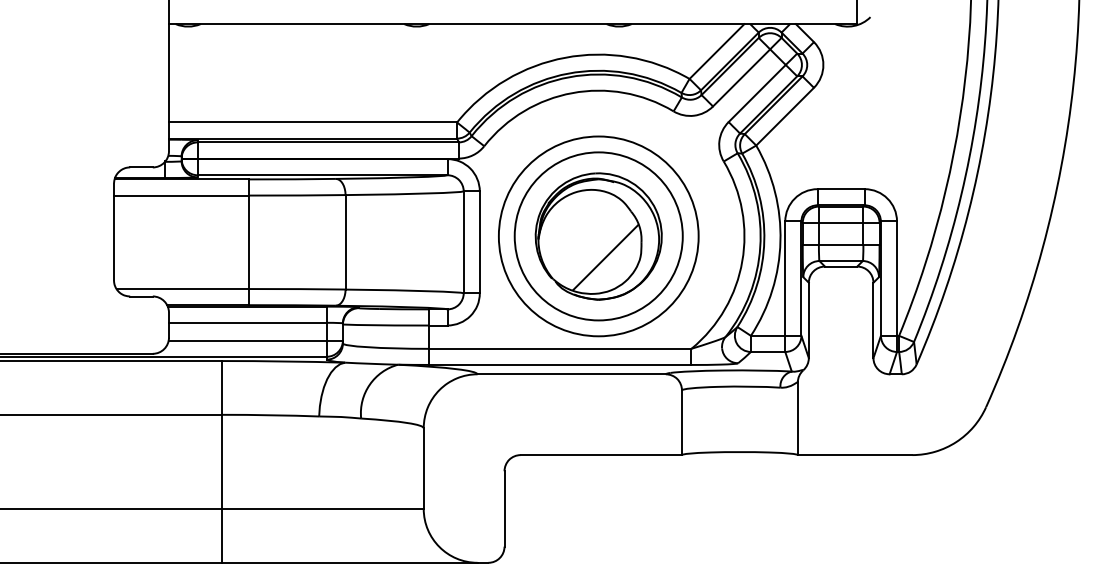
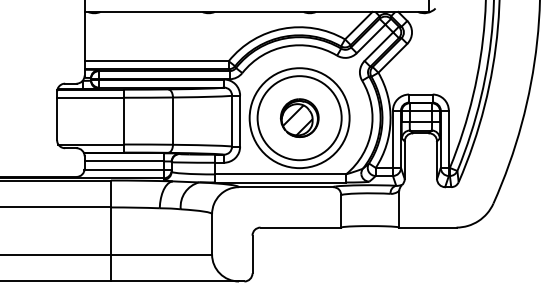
part: (598, 235) -> (299, 117), size x0.6

